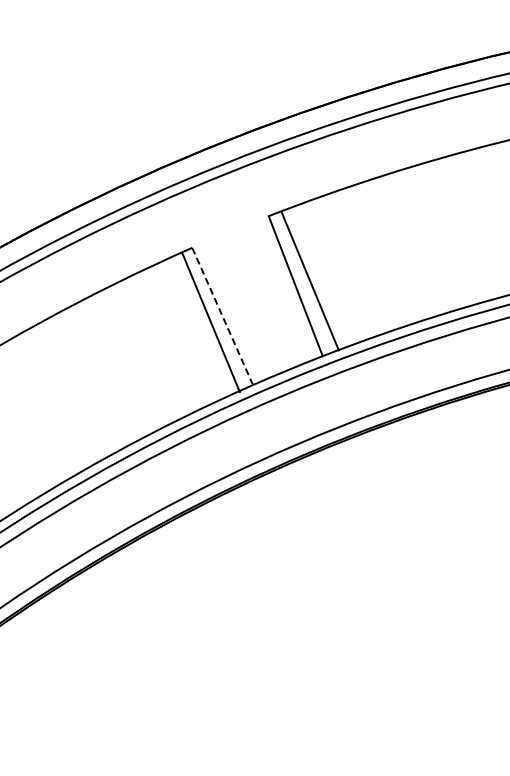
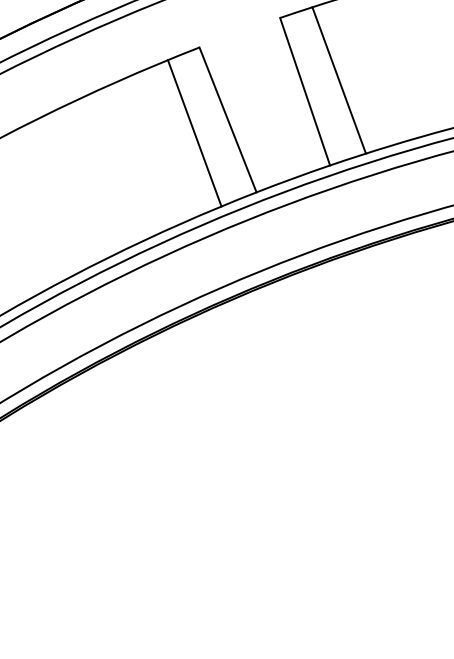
line: (309, 280) -> (338, 79), moved
line: (222, 316) -> (227, 119), dashed -> solid
line: (210, 322) -> (194, 133), moved

